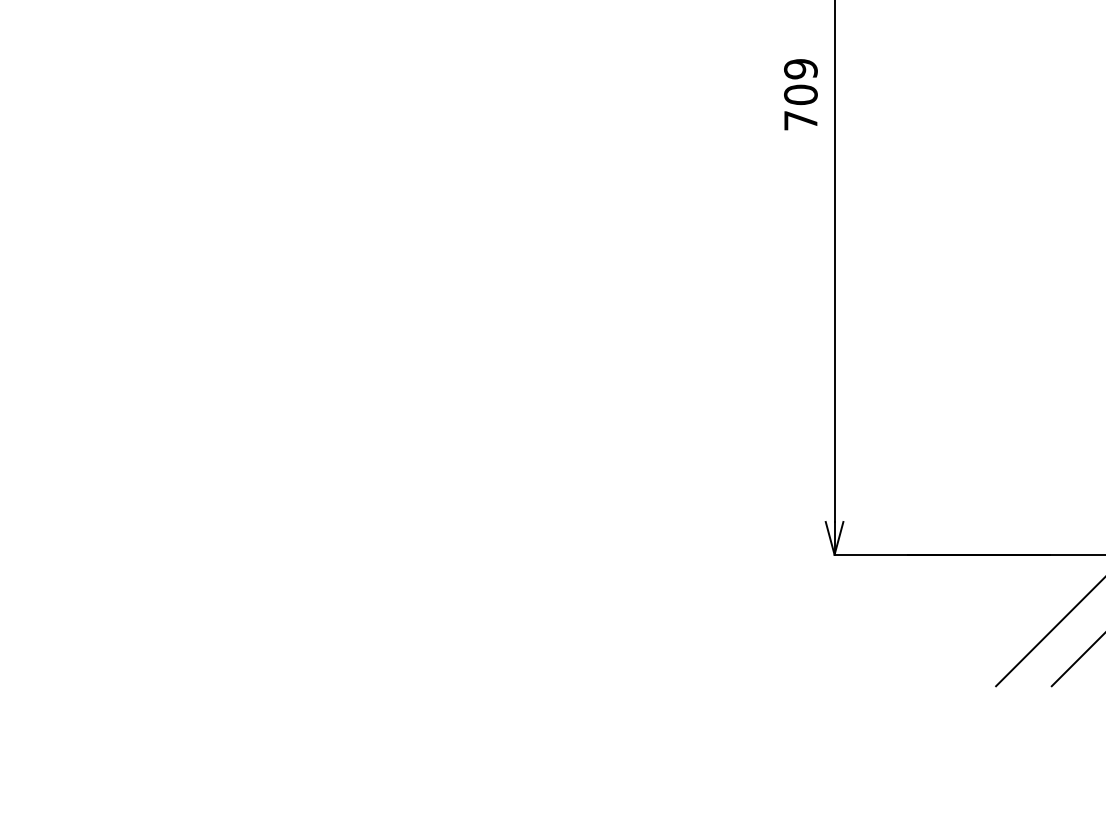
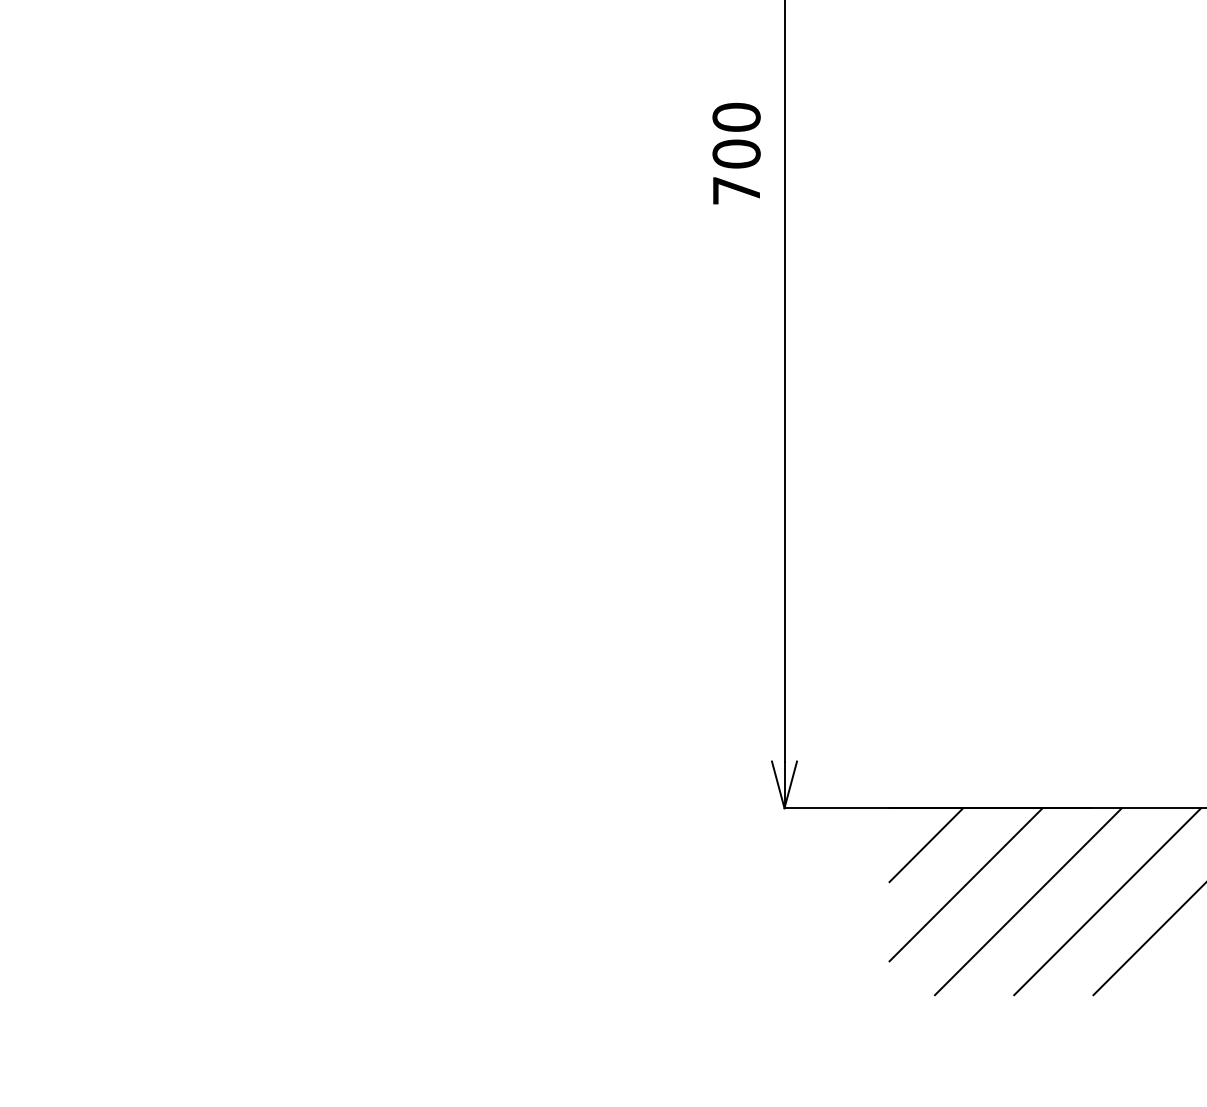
text: (800, 69) -> (736, 117), 709 -> 700
line: (934, 580) -> (926, 844), added
line: (962, 608) -> (966, 884), added
line: (1005, 620) -> (1027, 901), added

